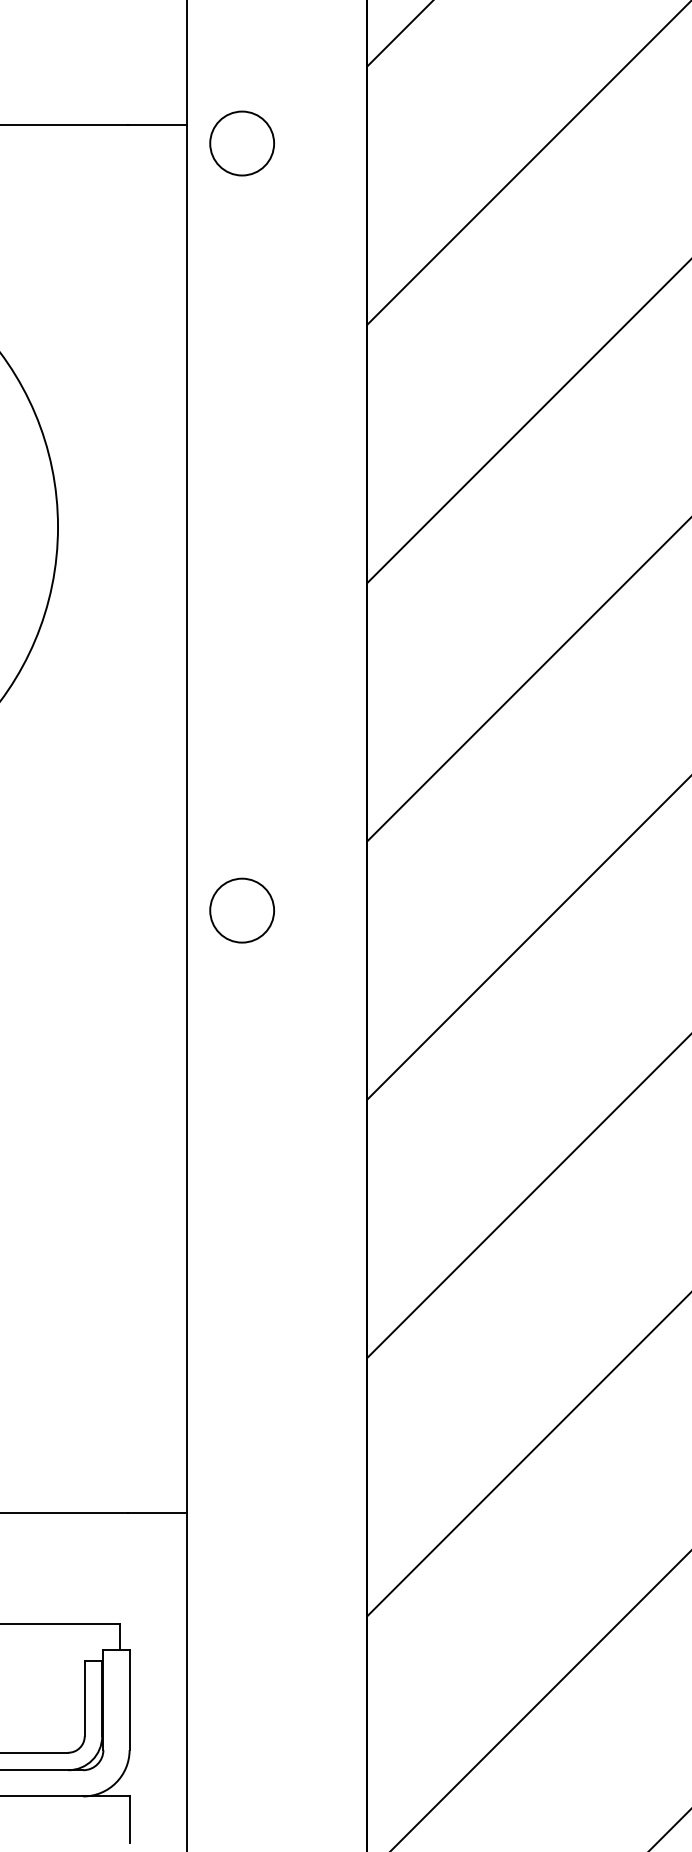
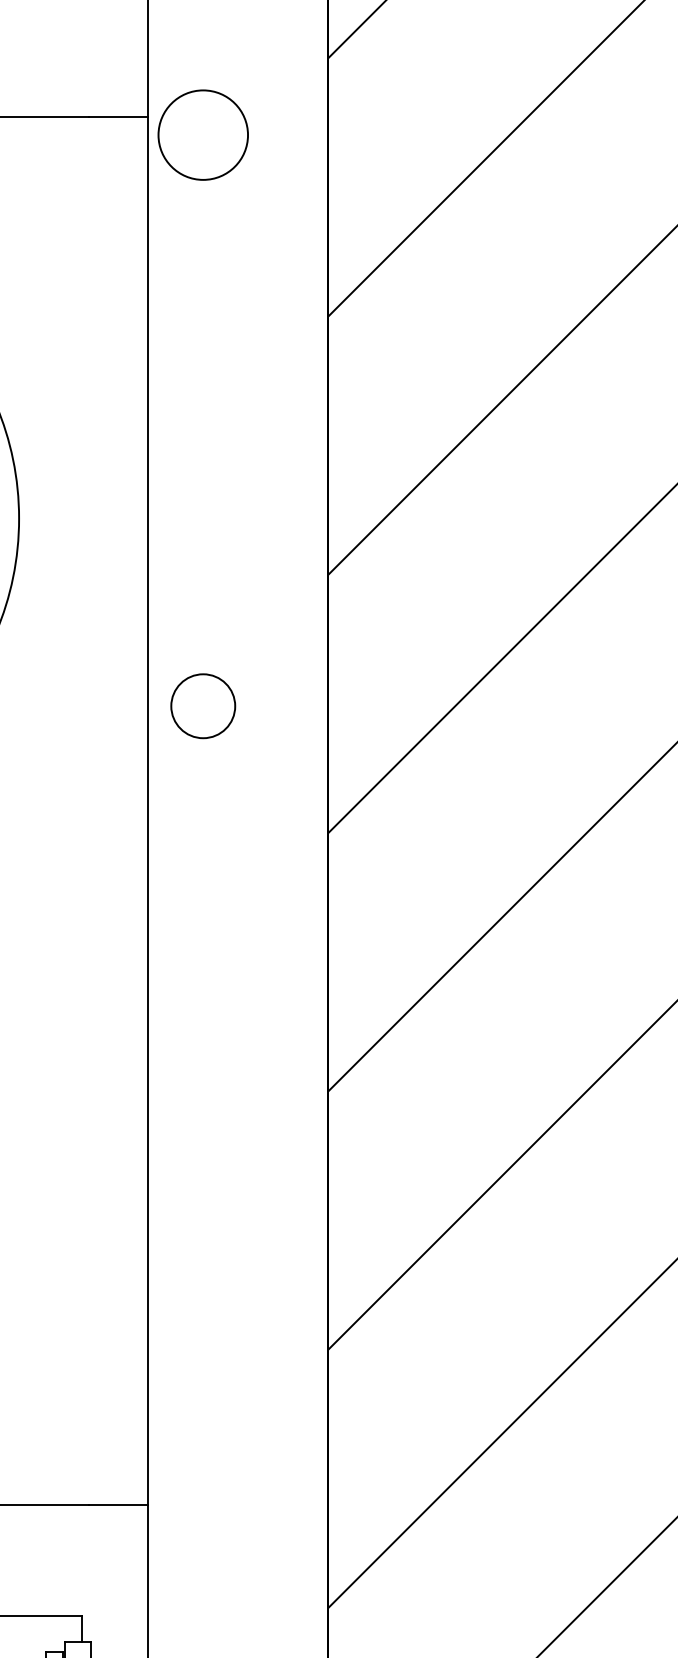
circle: (242, 143) -> (203, 135), size x1.4
circle: (241, 910) -> (202, 706), moved

